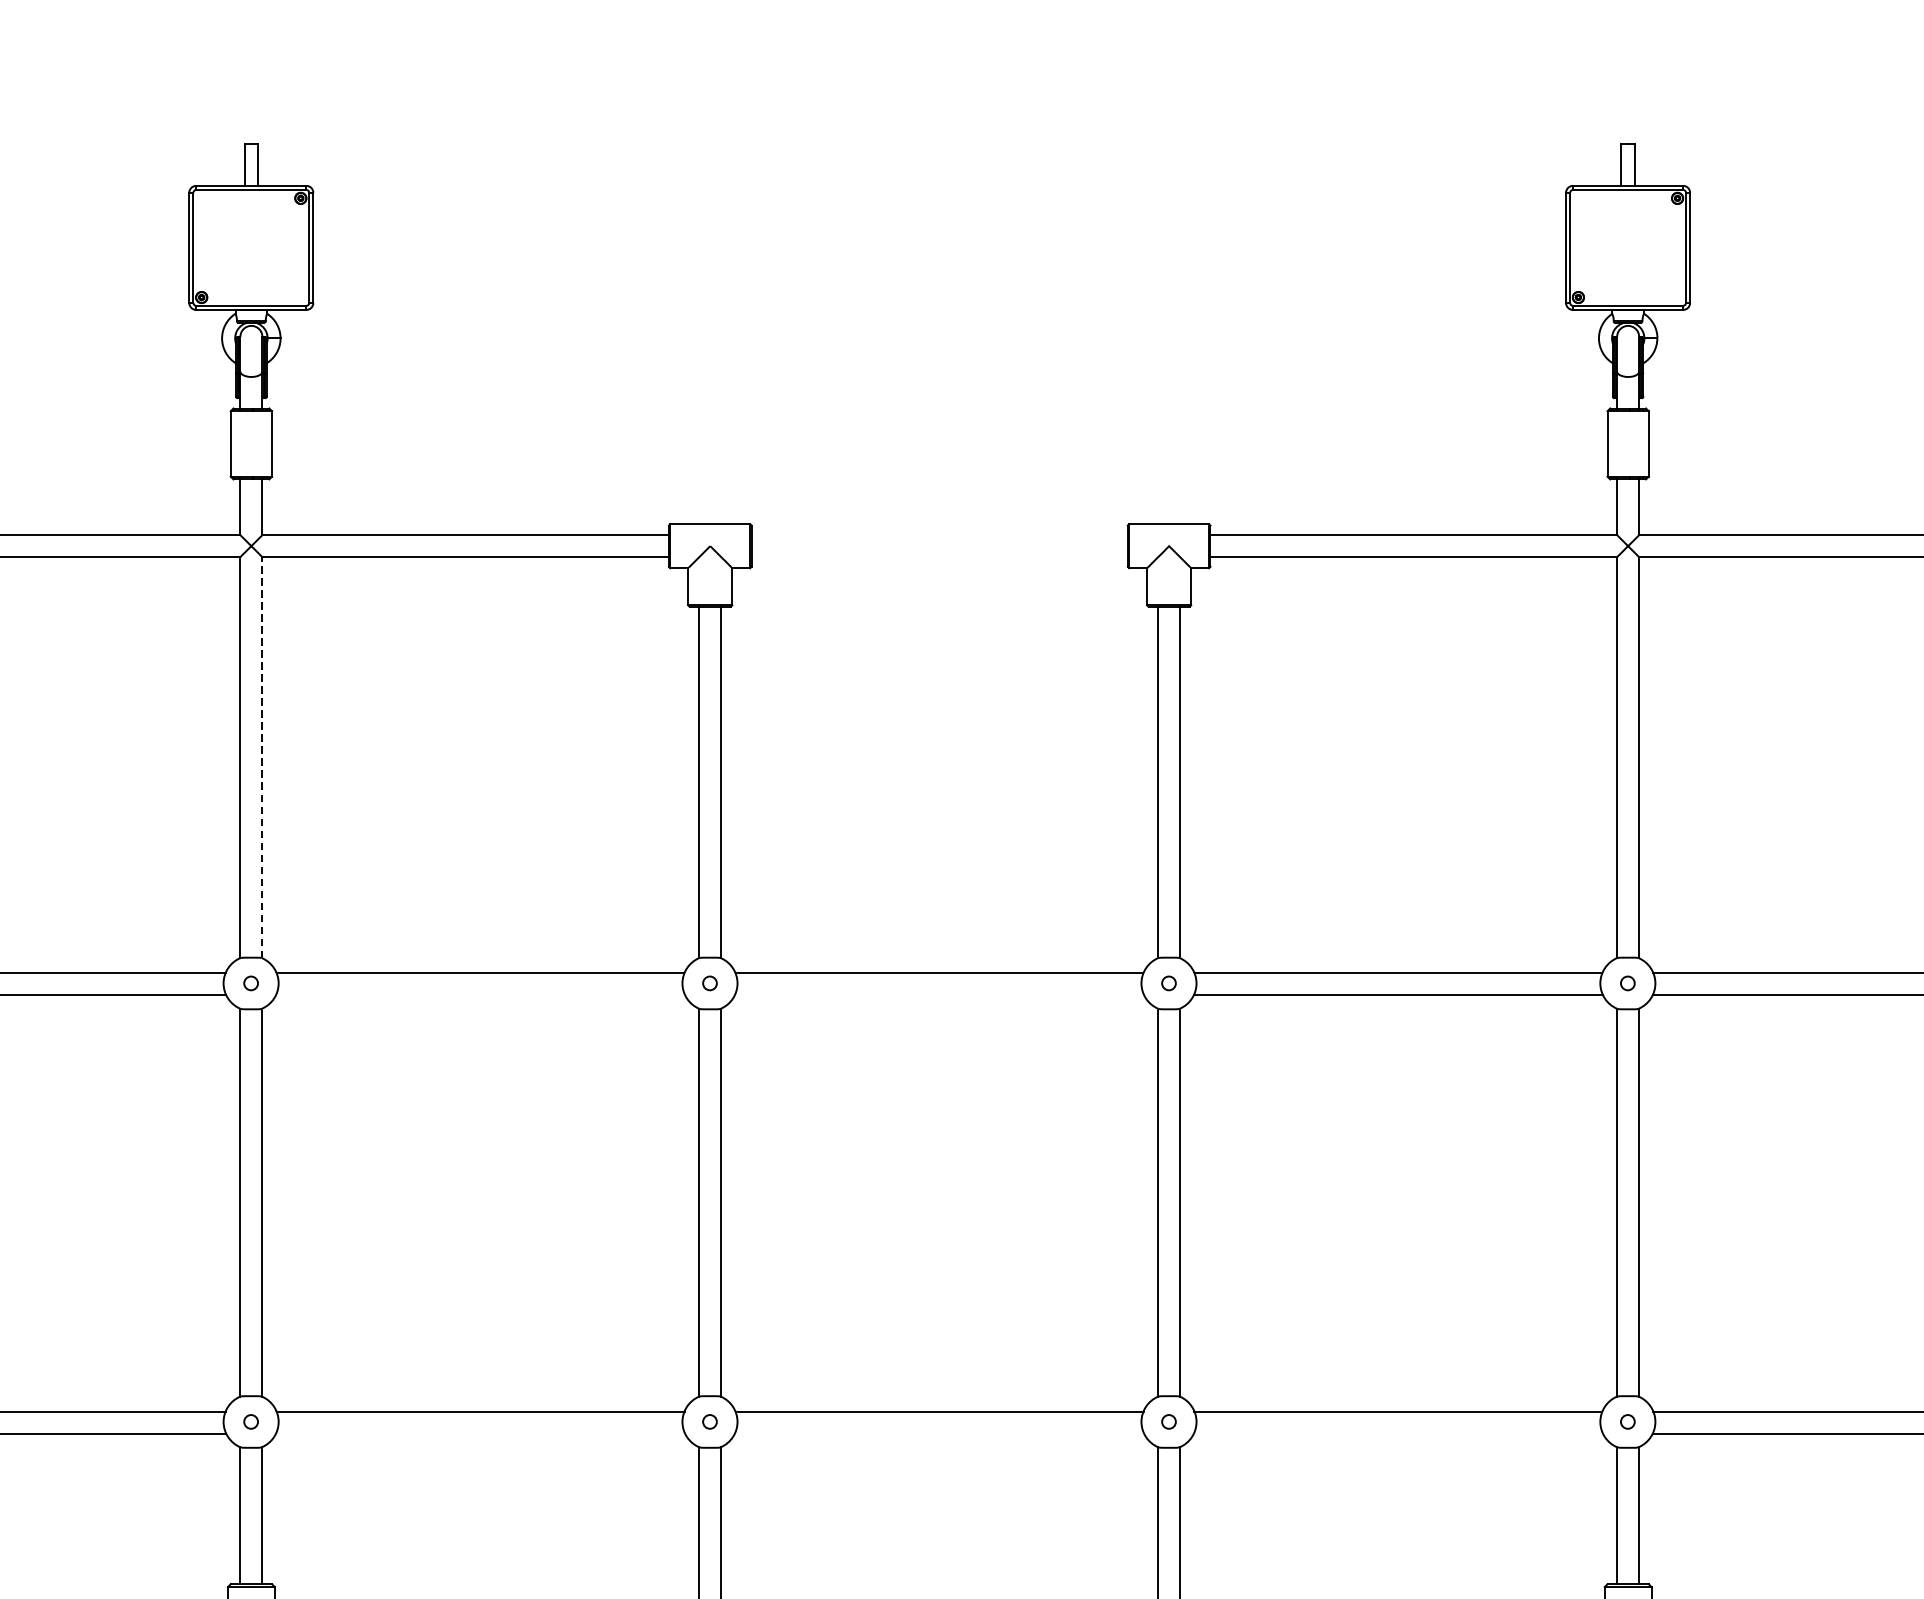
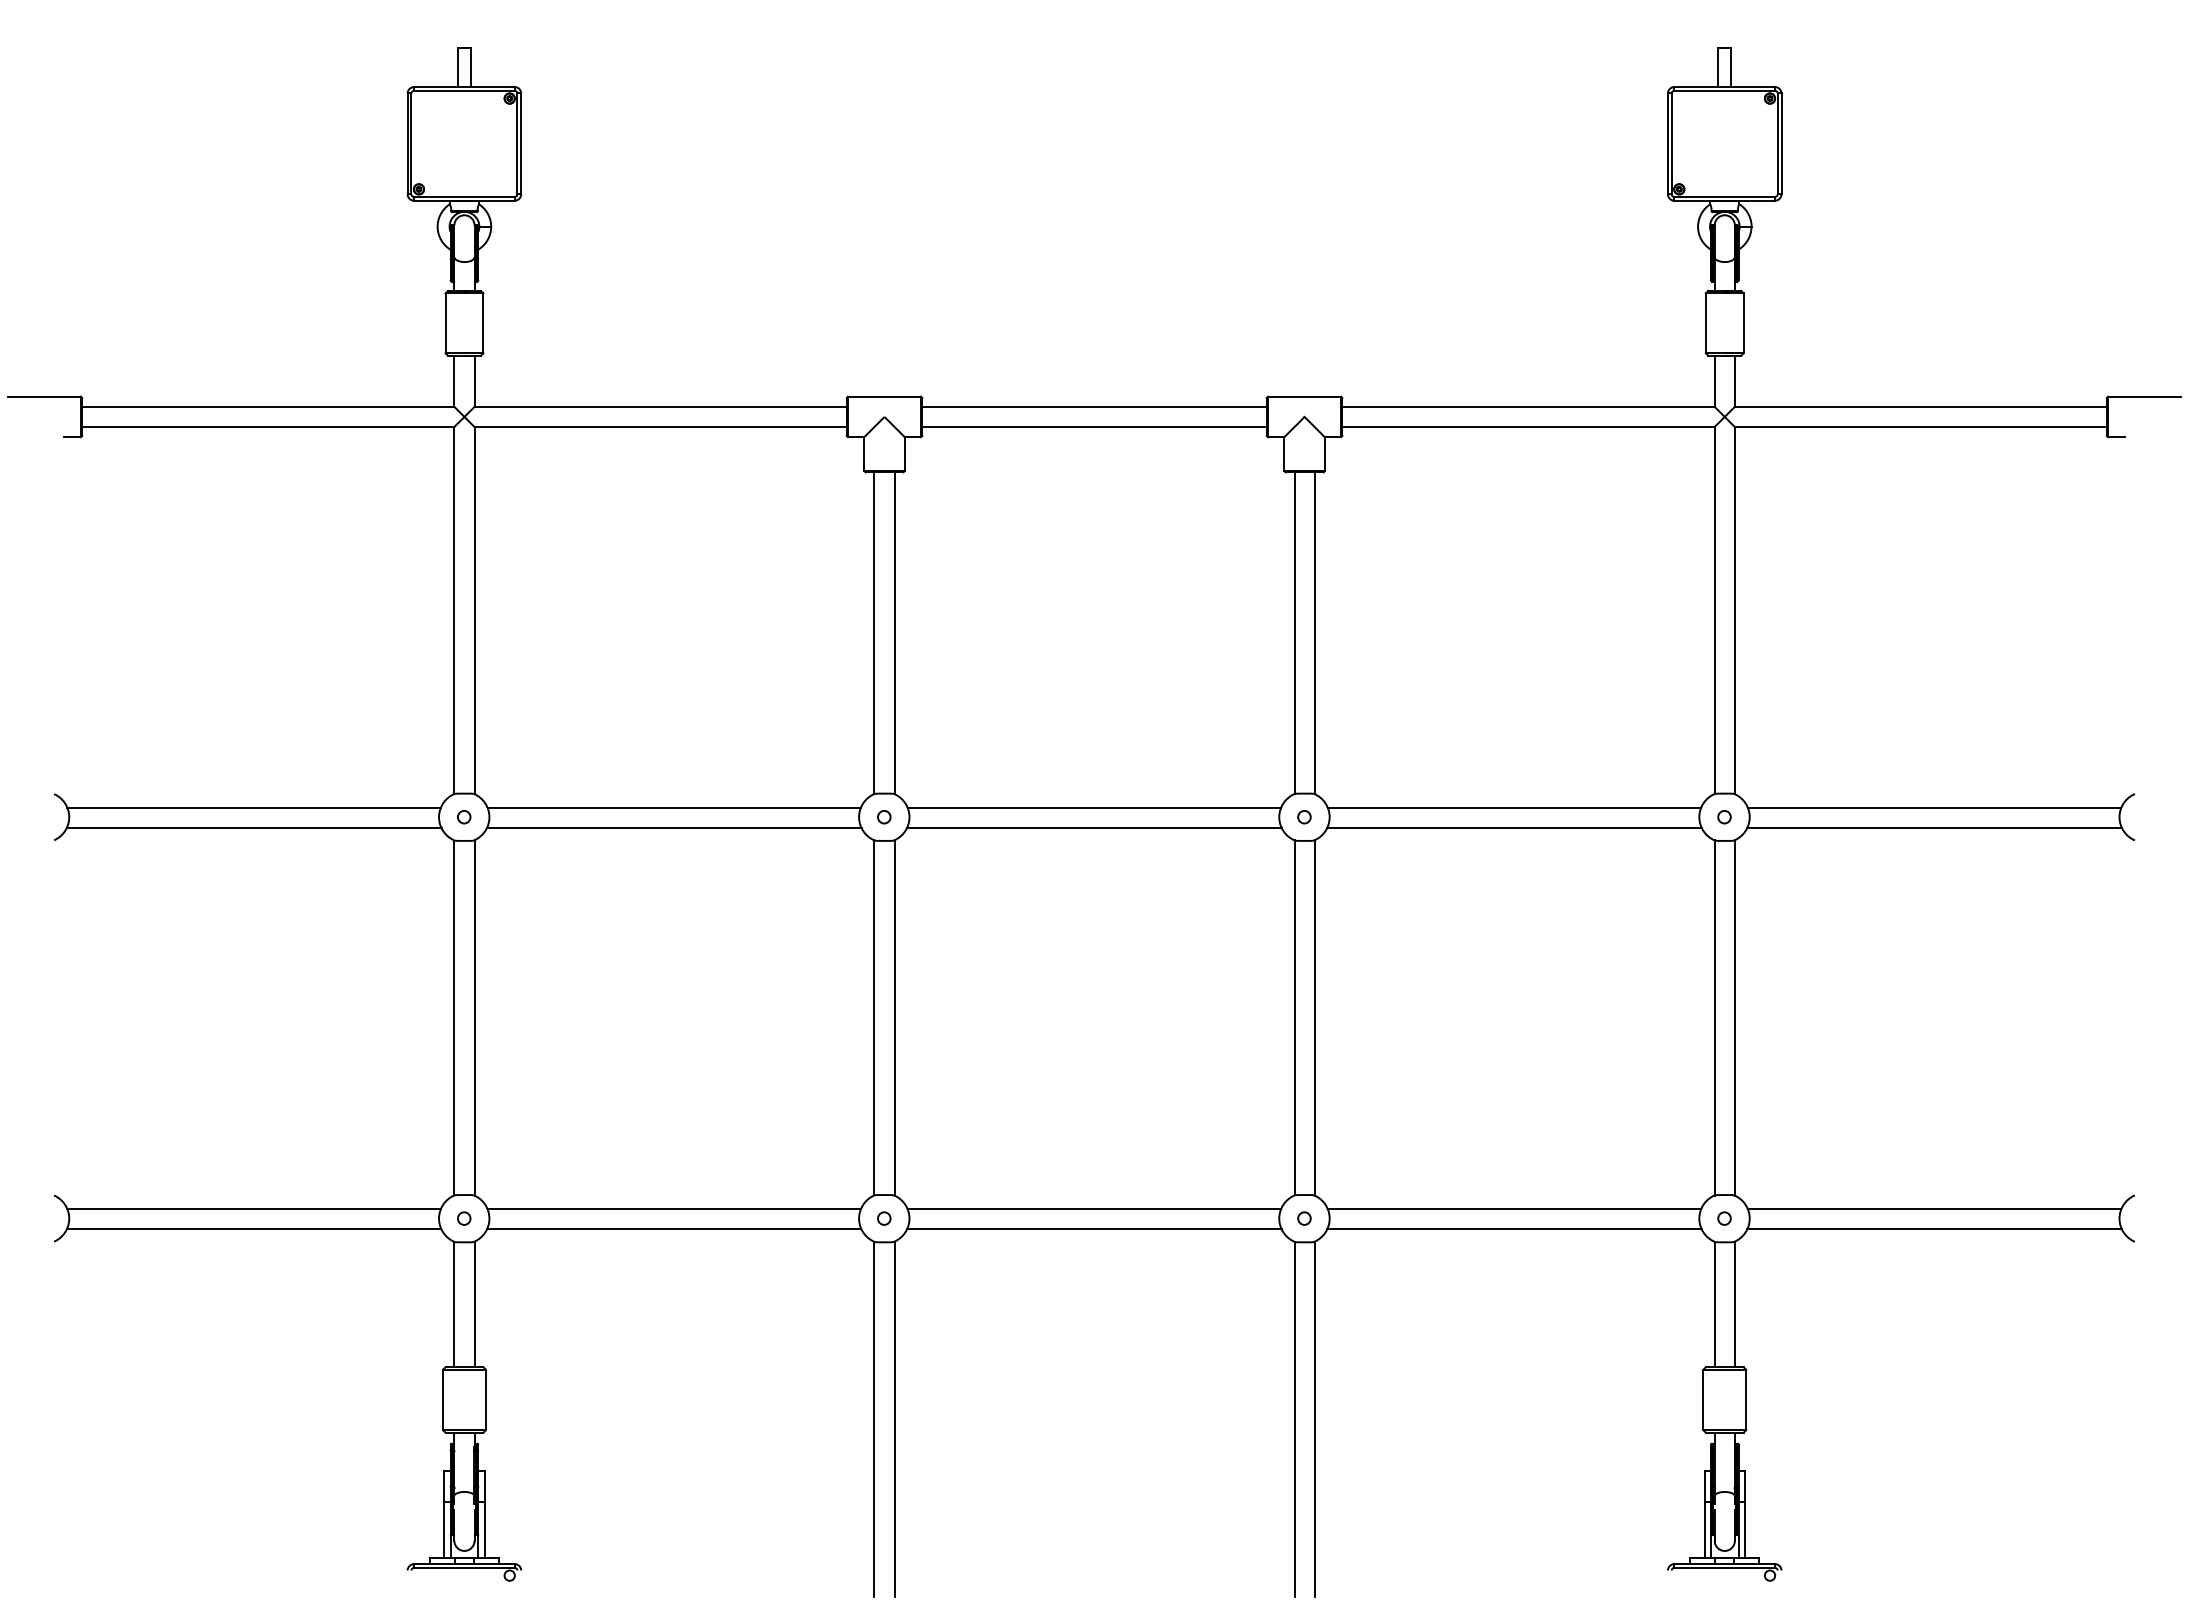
line: (939, 534) -> (1094, 406), added
line: (939, 557) -> (1094, 427), added
line: (262, 757) -> (474, 610), dashed -> solid
line: (479, 995) -> (673, 828), added
line: (939, 995) -> (1094, 828), added
line: (480, 1433) -> (674, 1229), added
line: (939, 1433) -> (1094, 1229), added
line: (1398, 1433) -> (1514, 1229), added

